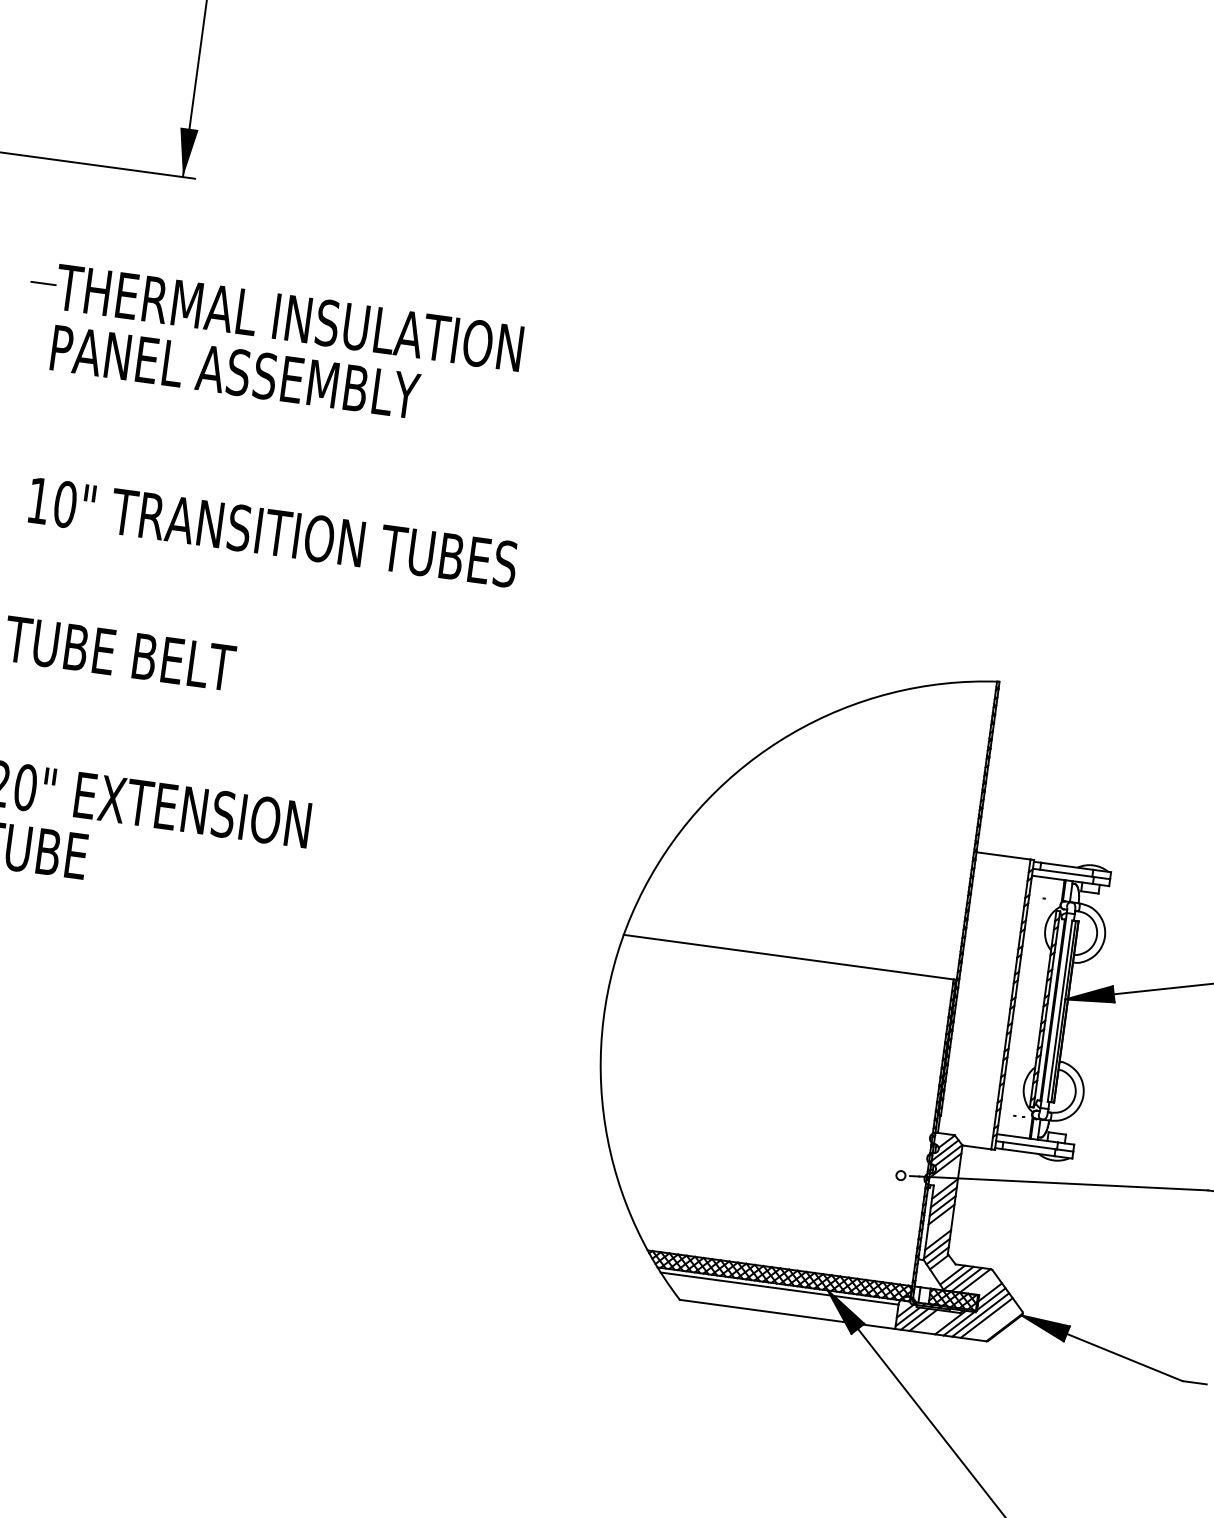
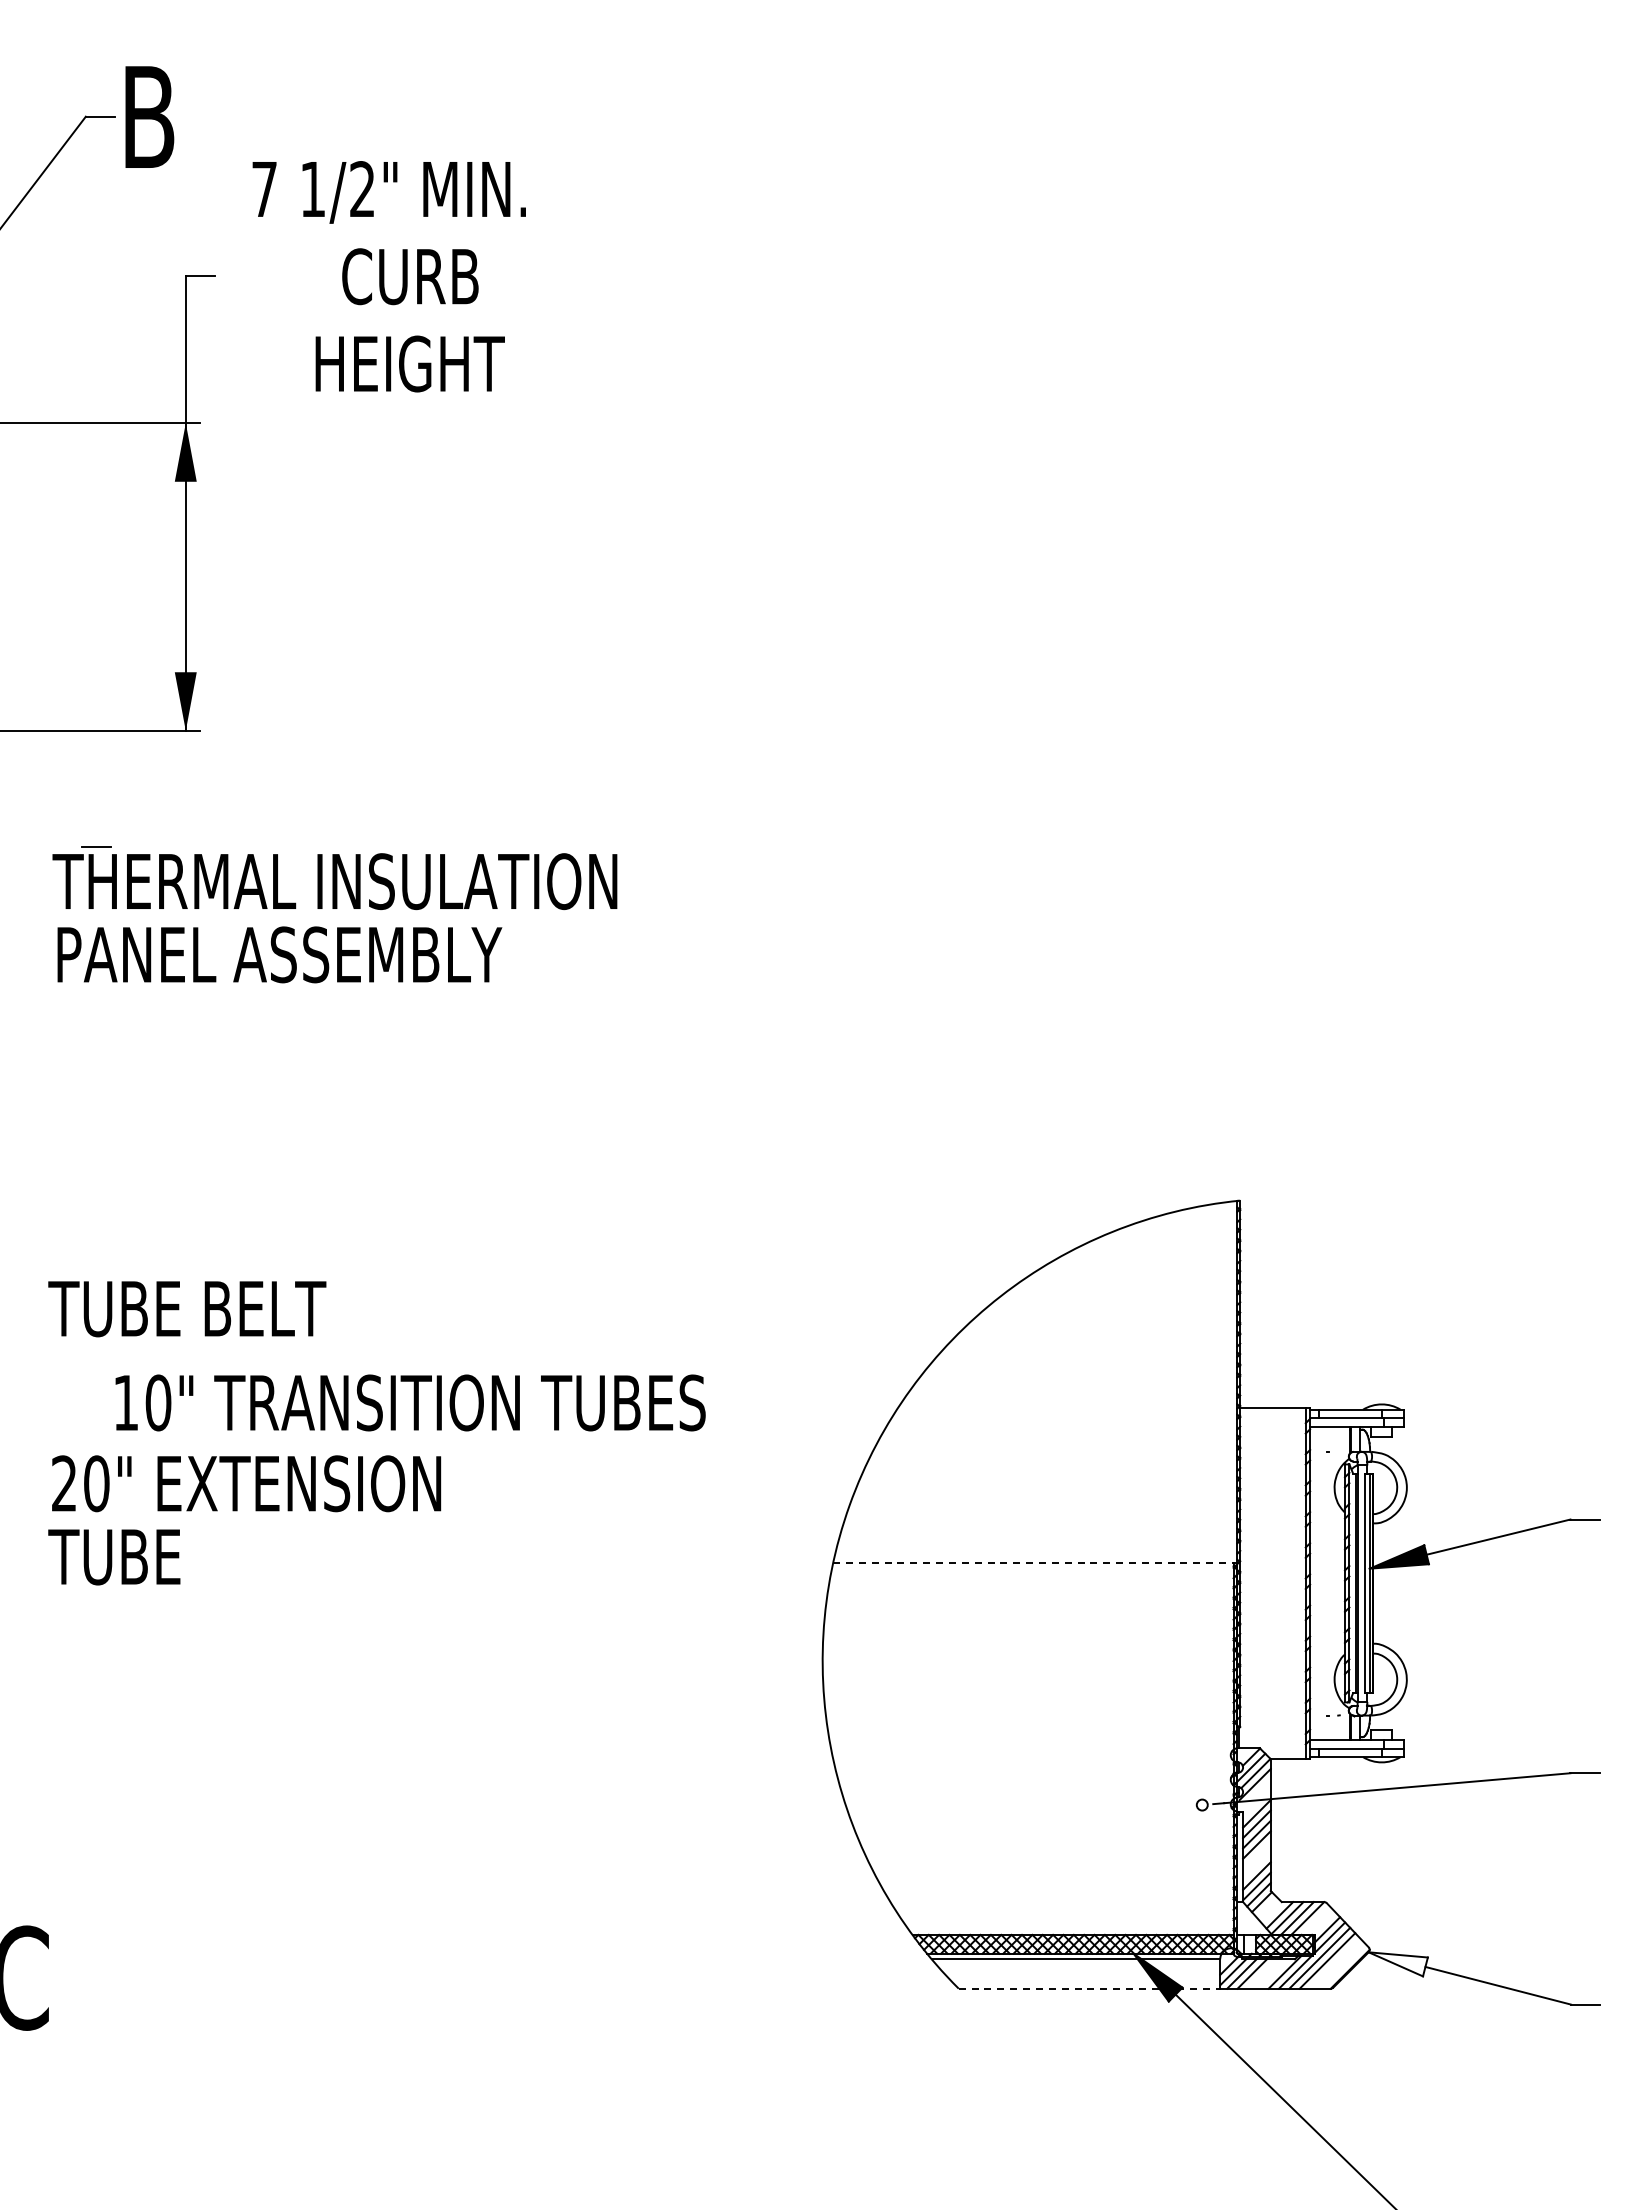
line: (43, 282) -> (96, 846), moved
text: (273, 532) -> (410, 1402), moved
line: (788, 956) -> (1033, 1562), solid -> dashed
line: (787, 1314) -> (1089, 1988), solid -> dashed
fill: (1044, 1328) -> (1397, 1964), removed

